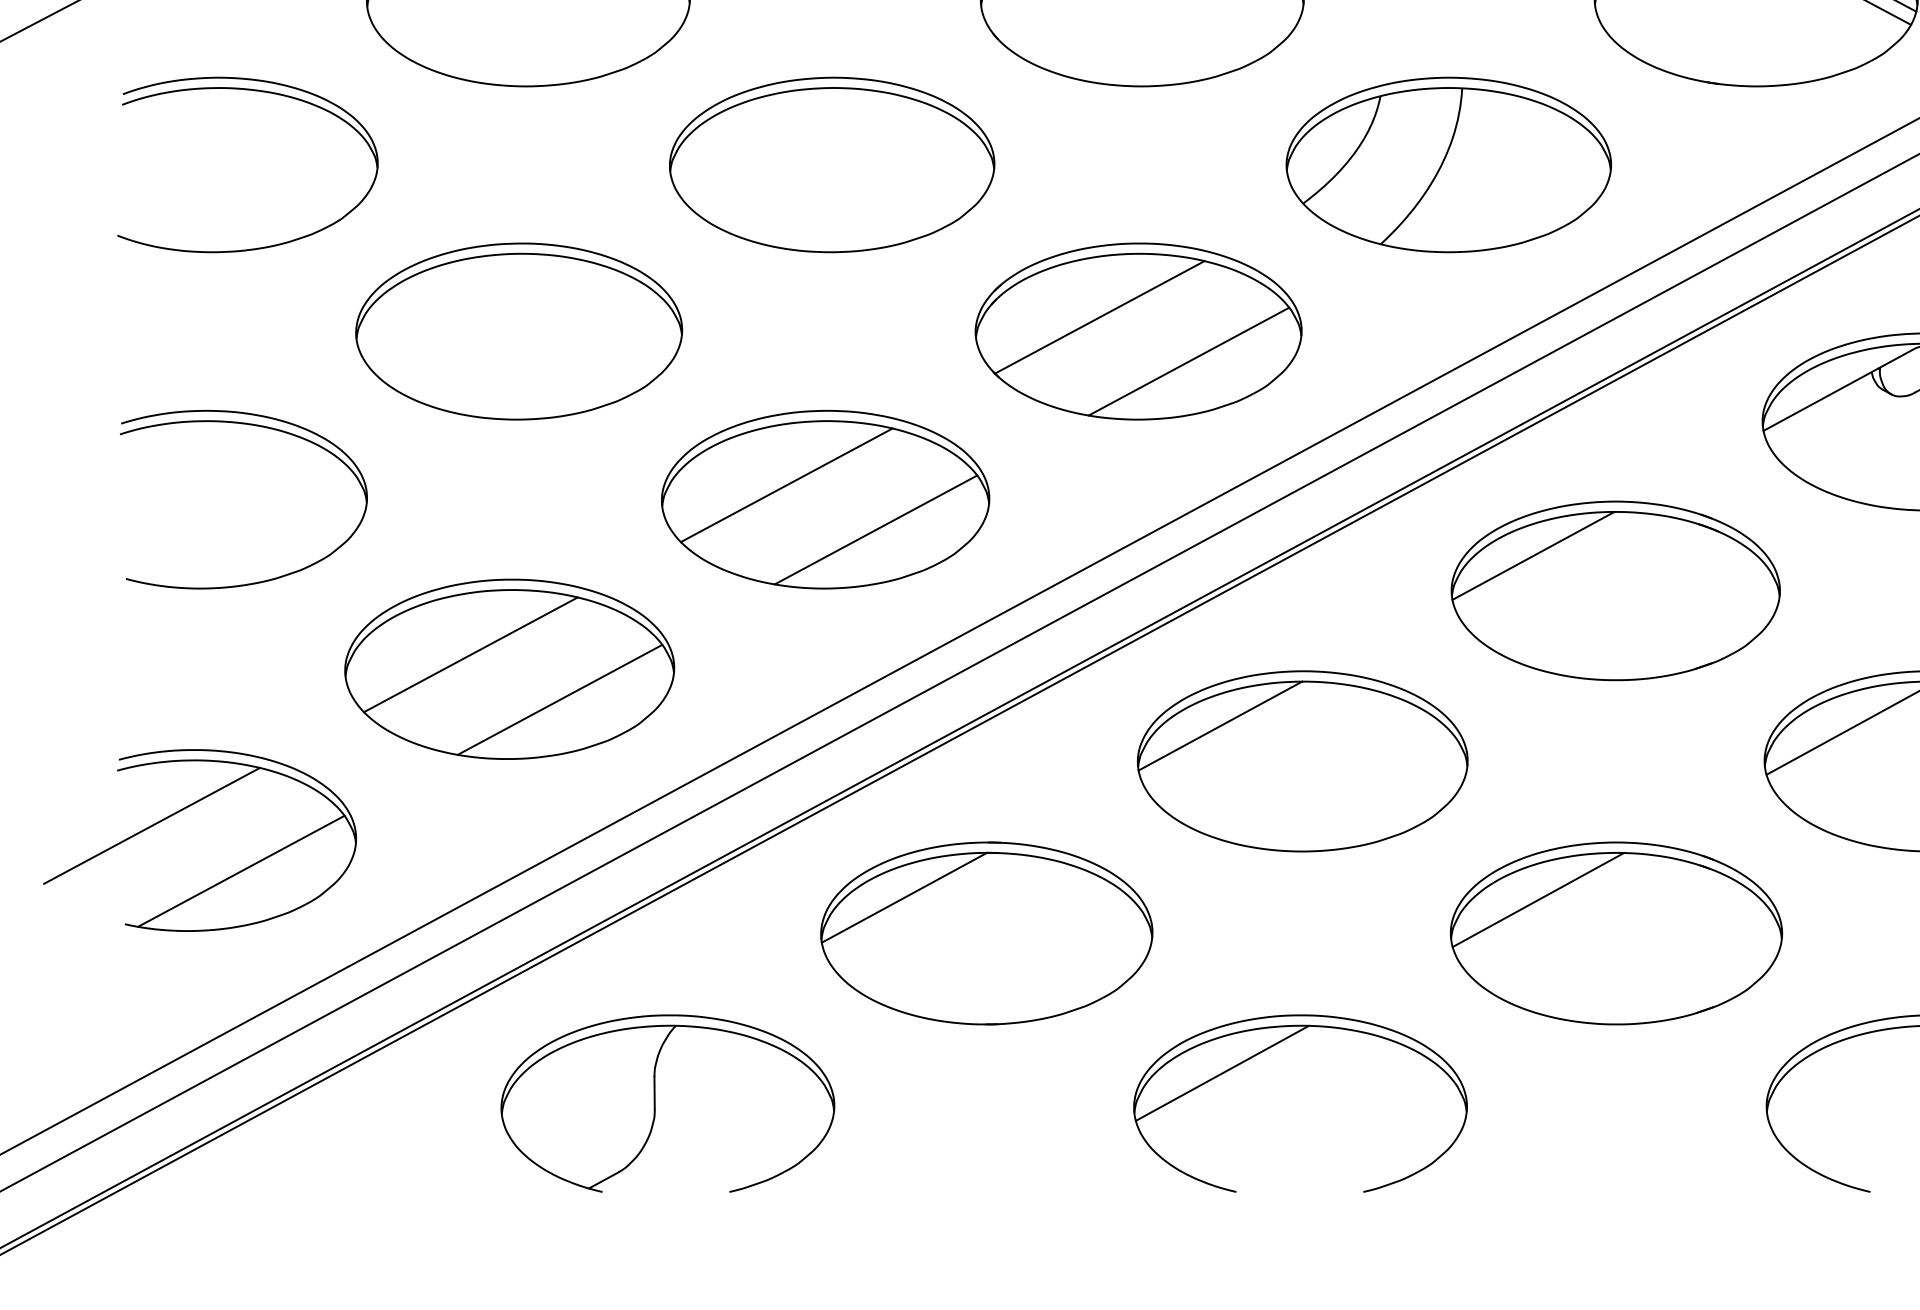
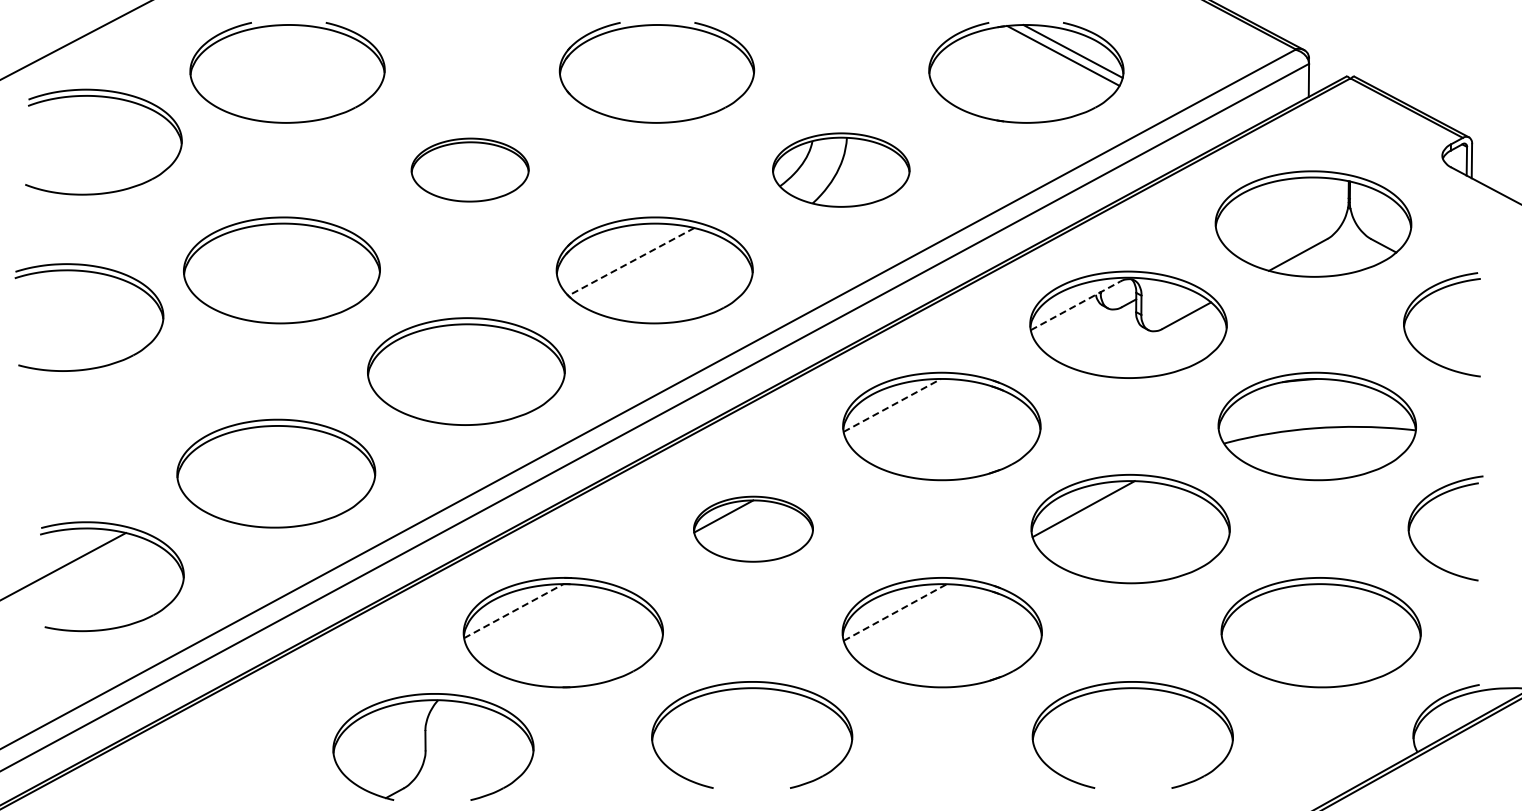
part: (254, 92) -> (107, 98), moved
part: (830, 163) -> (469, 169), size x0.6
part: (1447, 163) -> (840, 169), size x0.7
line: (1099, 316) -> (631, 261), solid -> dashed
line: (1188, 361) -> (684, 288), removed
line: (1837, 389) -> (1075, 305), solid -> dashed
part: (259, 428) -> (98, 274), moved
line: (785, 484) -> (442, 362), removed
line: (875, 529) -> (496, 389), removed
line: (1533, 556) -> (892, 405), solid -> dashed
line: (470, 654) -> (252, 464), removed
line: (559, 698) -> (306, 491), removed
part: (1302, 762) -> (753, 529), size x0.6
line: (240, 870) -> (114, 594), removed
line: (903, 898) -> (513, 611), solid -> dashed
line: (1538, 900) -> (895, 612), solid -> dashed
line: (1222, 1072) -> (705, 716), removed
part: (656, 1102) -> (426, 746), moved

